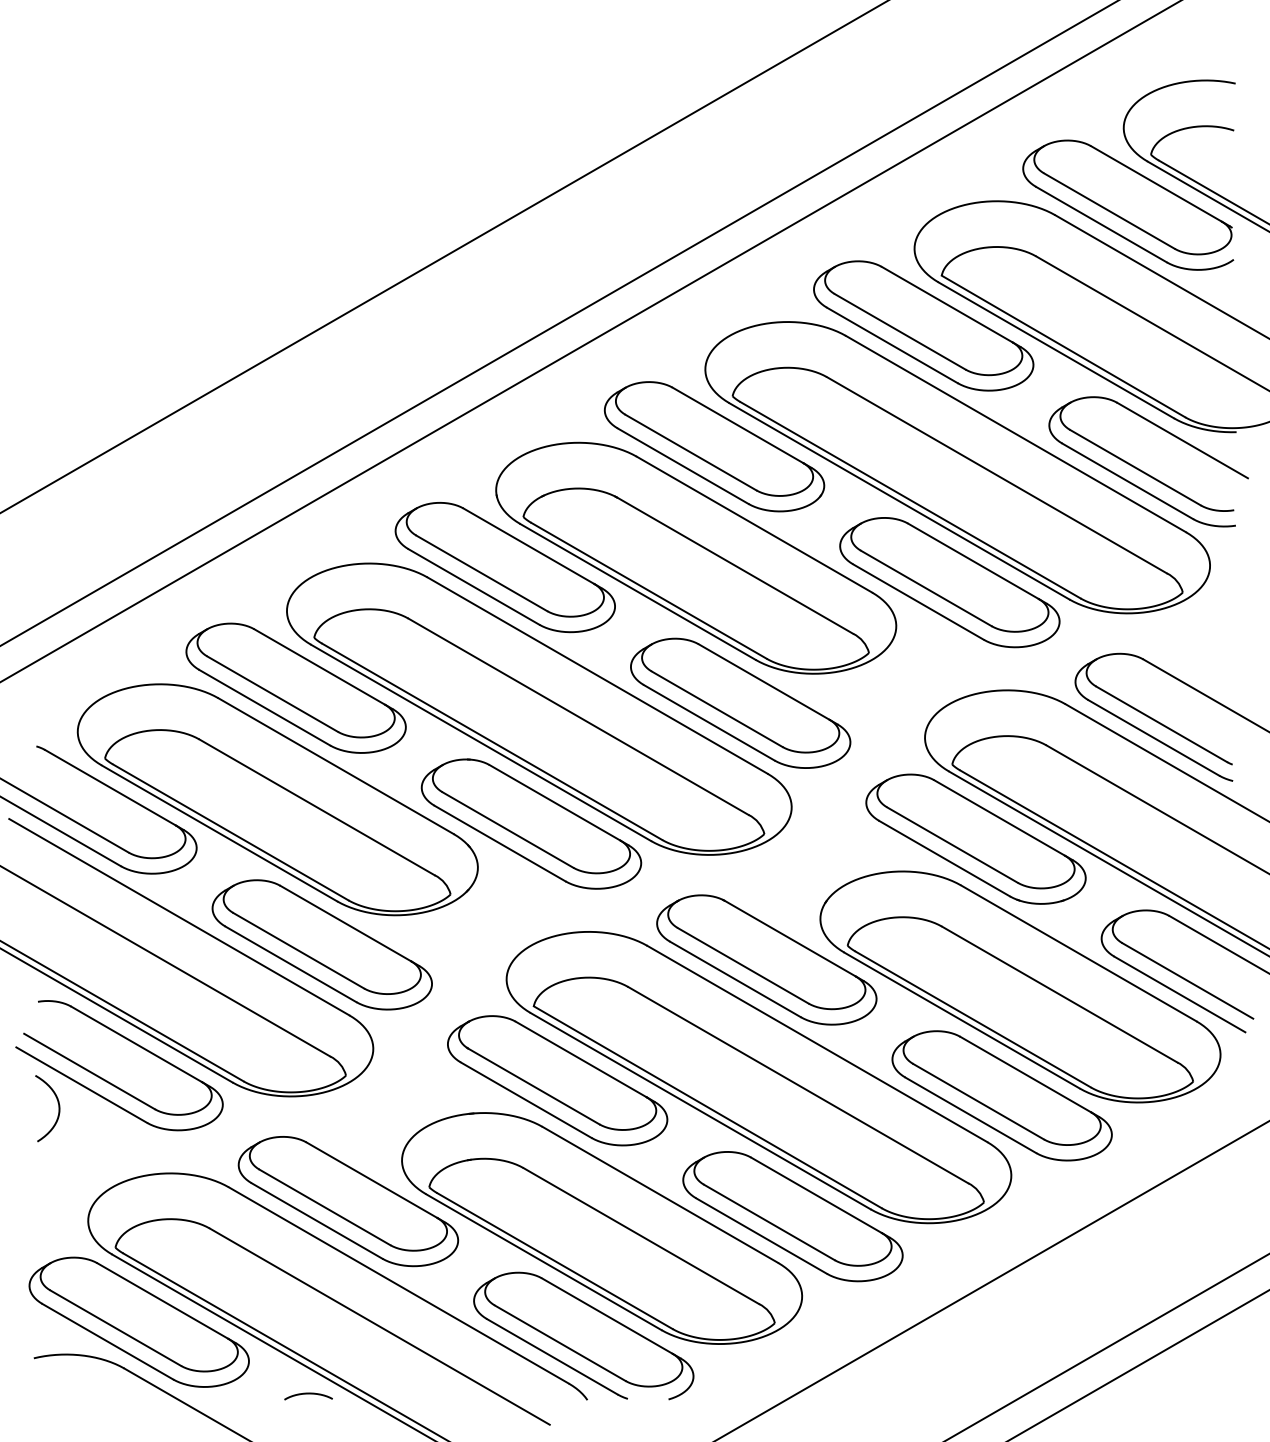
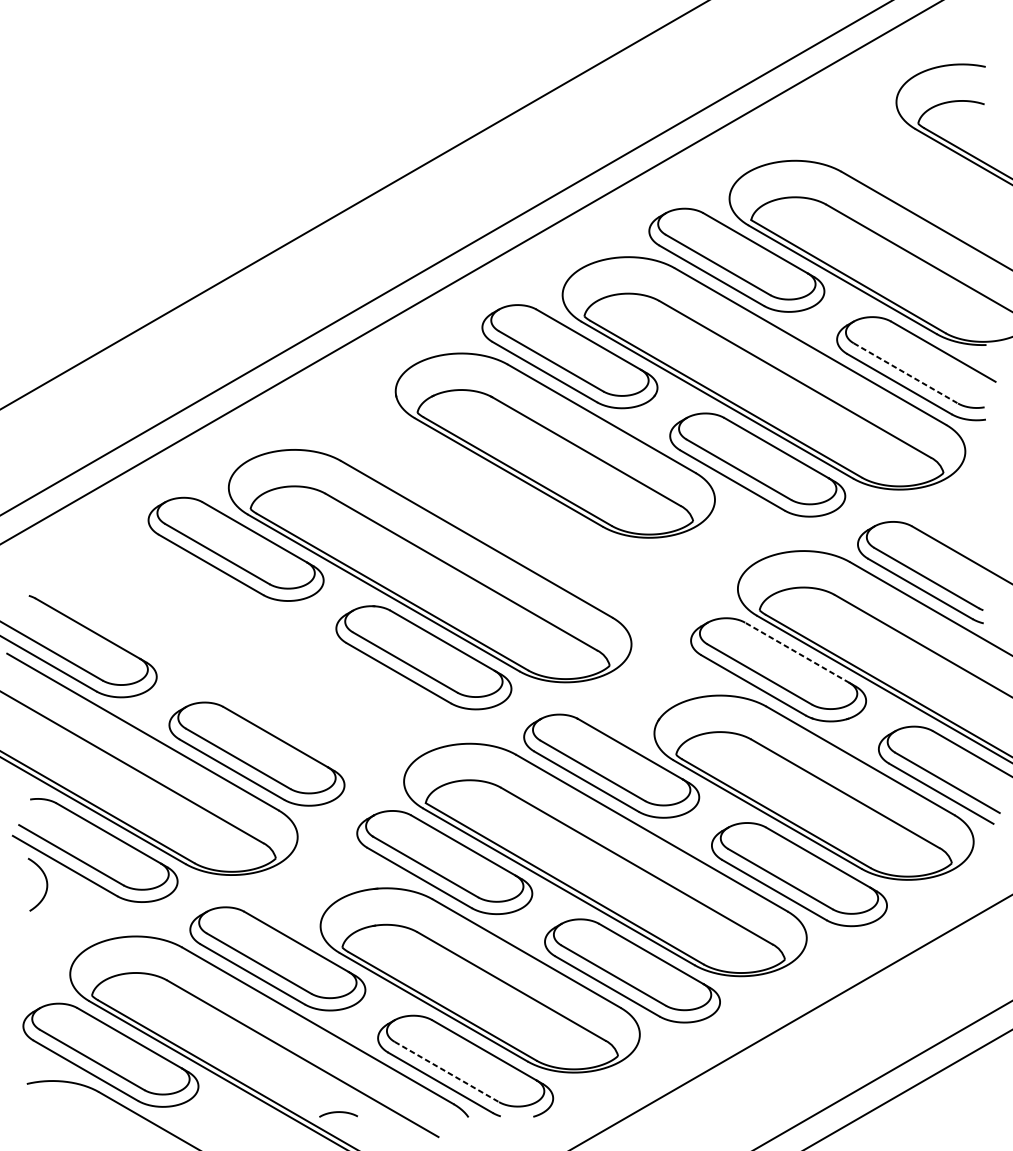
part: (1128, 204) -> (900, 163), removed
line: (1135, 467) -> (905, 373), solid -> dashed
part: (504, 567) -> (402, 453), removed
part: (740, 702) -> (590, 560), removed
part: (277, 799) -> (221, 638), removed
line: (999, 817) -> (797, 652), solid -> dashed
line: (560, 1343) -> (447, 1072), solid -> dashed
curve: (308, 1394) -> (338, 1112), moved

